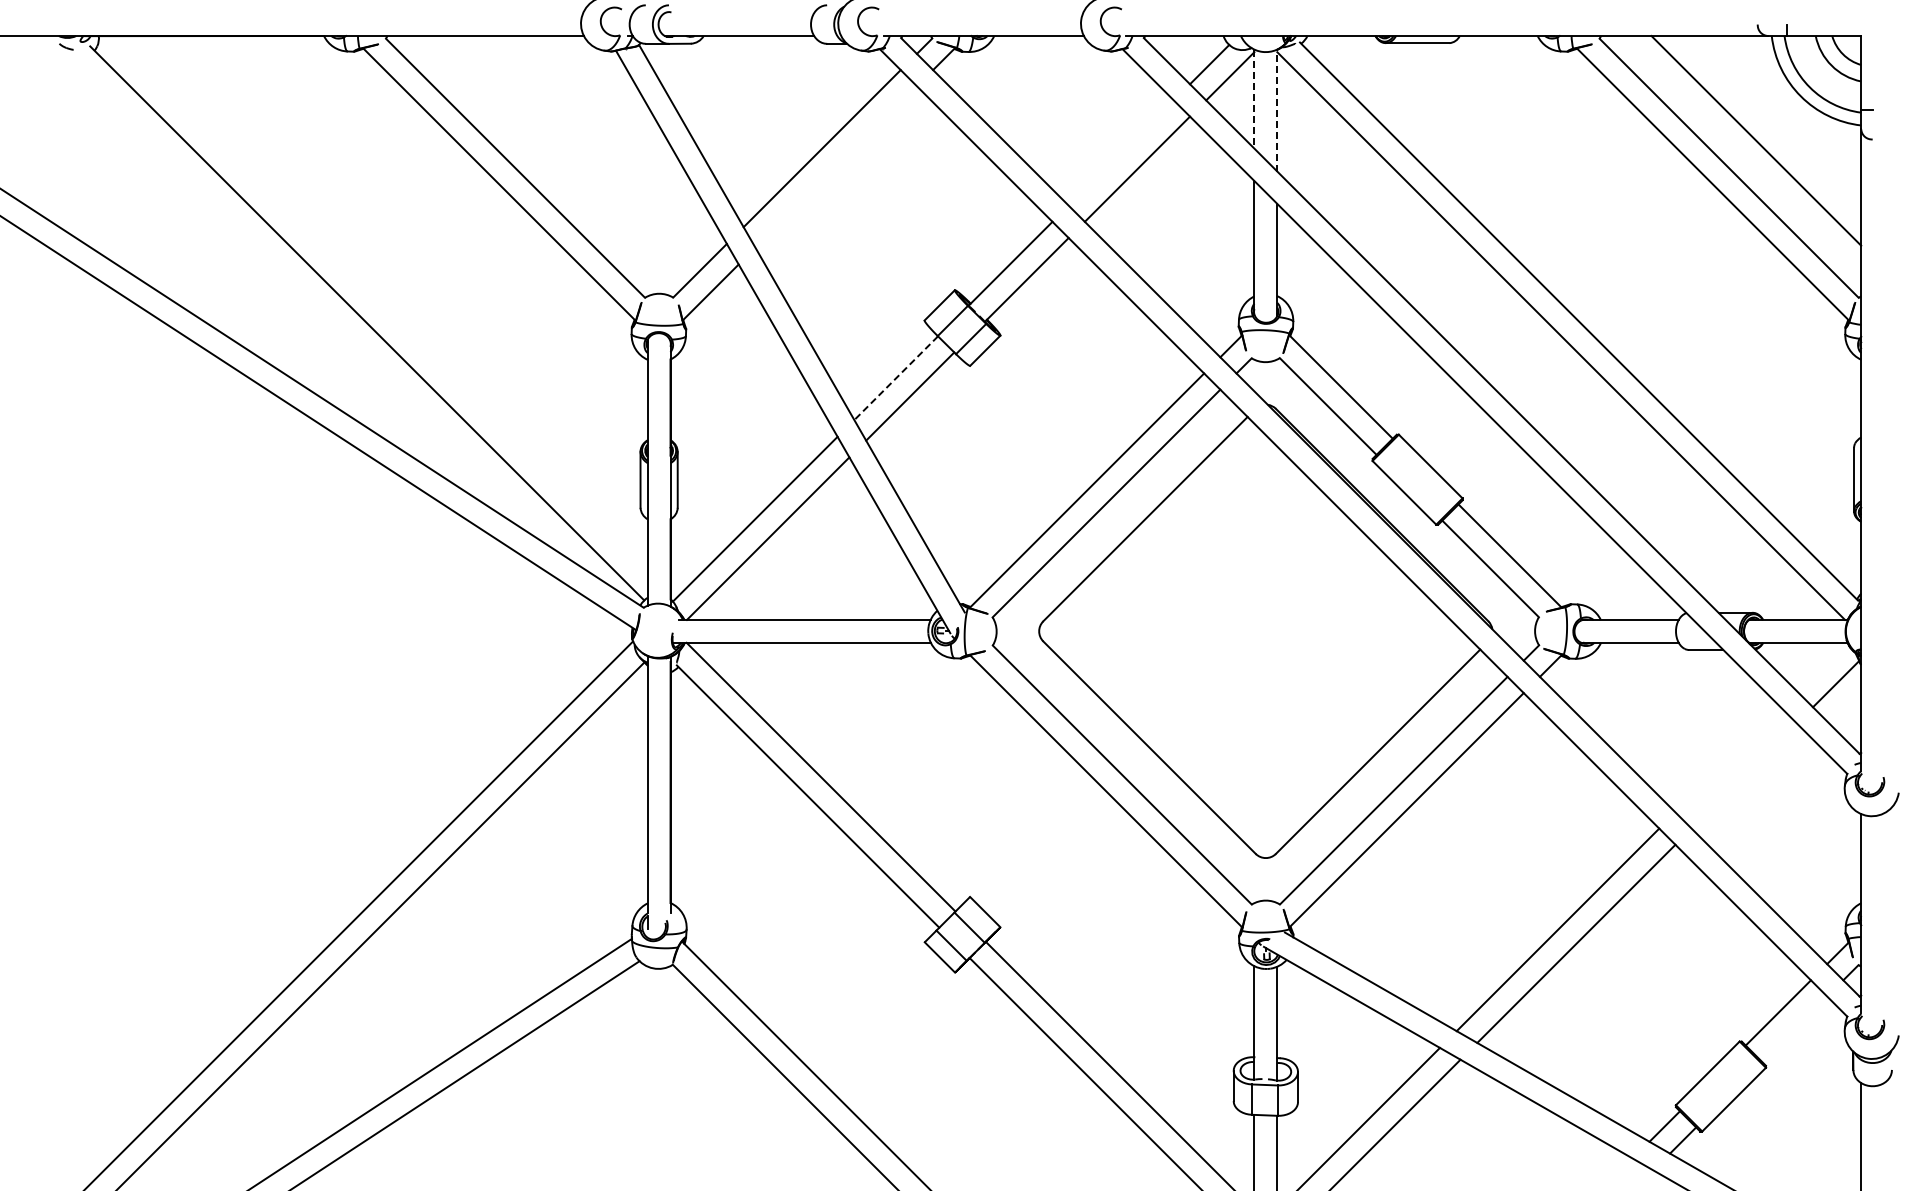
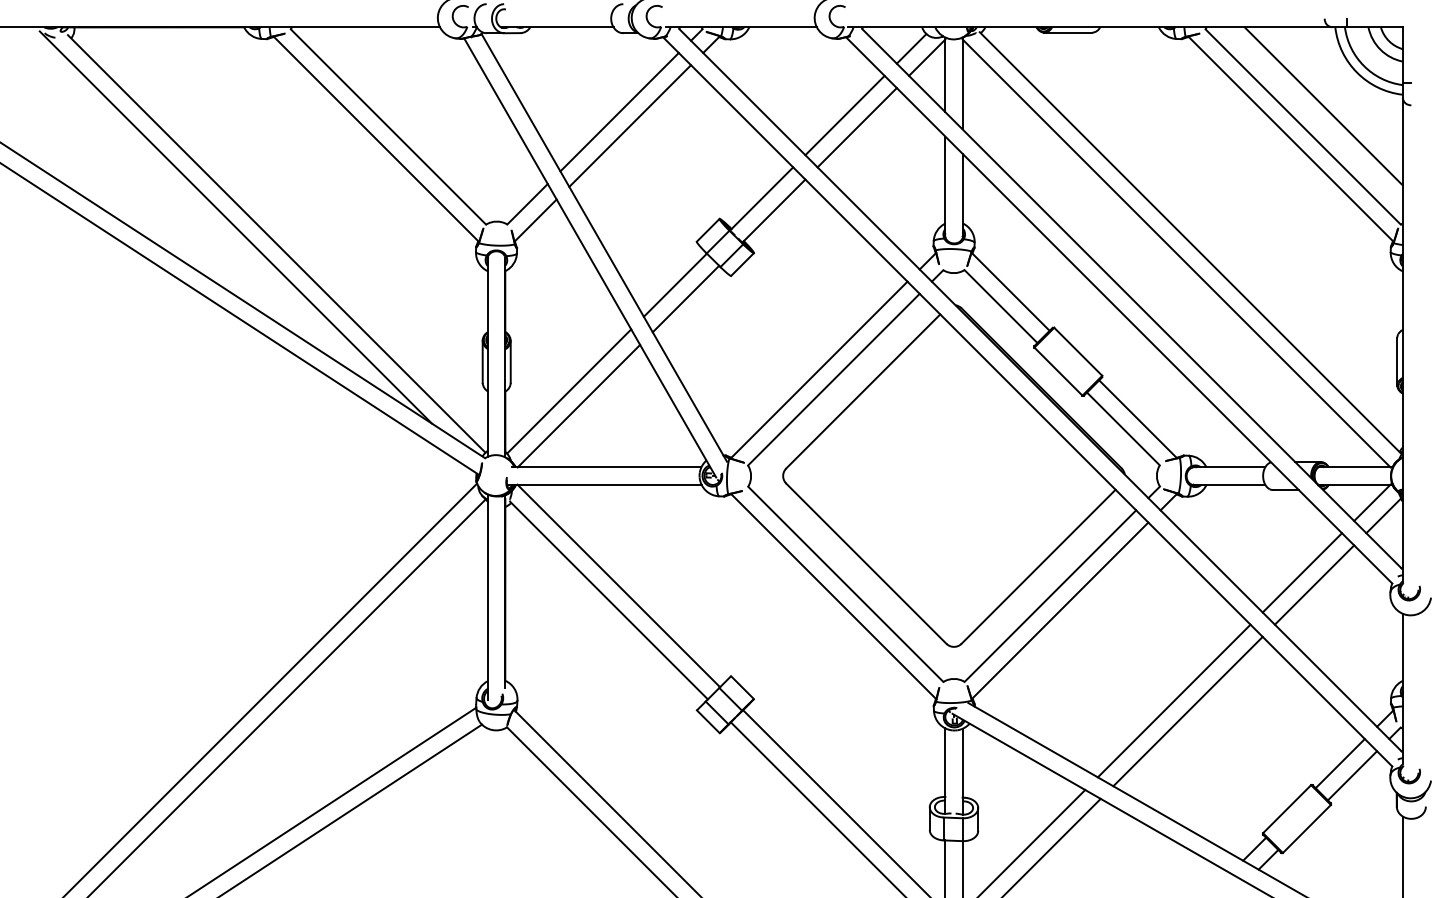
line: (1254, 99) -> (945, 75), dashed -> solid
line: (1277, 110) -> (962, 83), dashed -> solid
line: (1120, 152) -> (844, 115), added
line: (835, 166) -> (629, 125), added
line: (312, 301) -> (235, 227), added
line: (895, 378) -> (674, 285), dashed -> solid
line: (1820, 666) -> (1372, 502), added
line: (1727, 759) -> (1301, 572), added
line: (1743, 775) -> (1314, 584), added
line: (1794, 1028) -> (1352, 775), added

